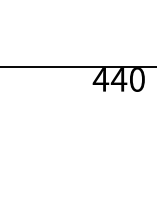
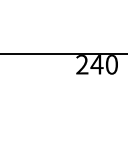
text: (99, 79) -> (81, 64), 440 -> 240

